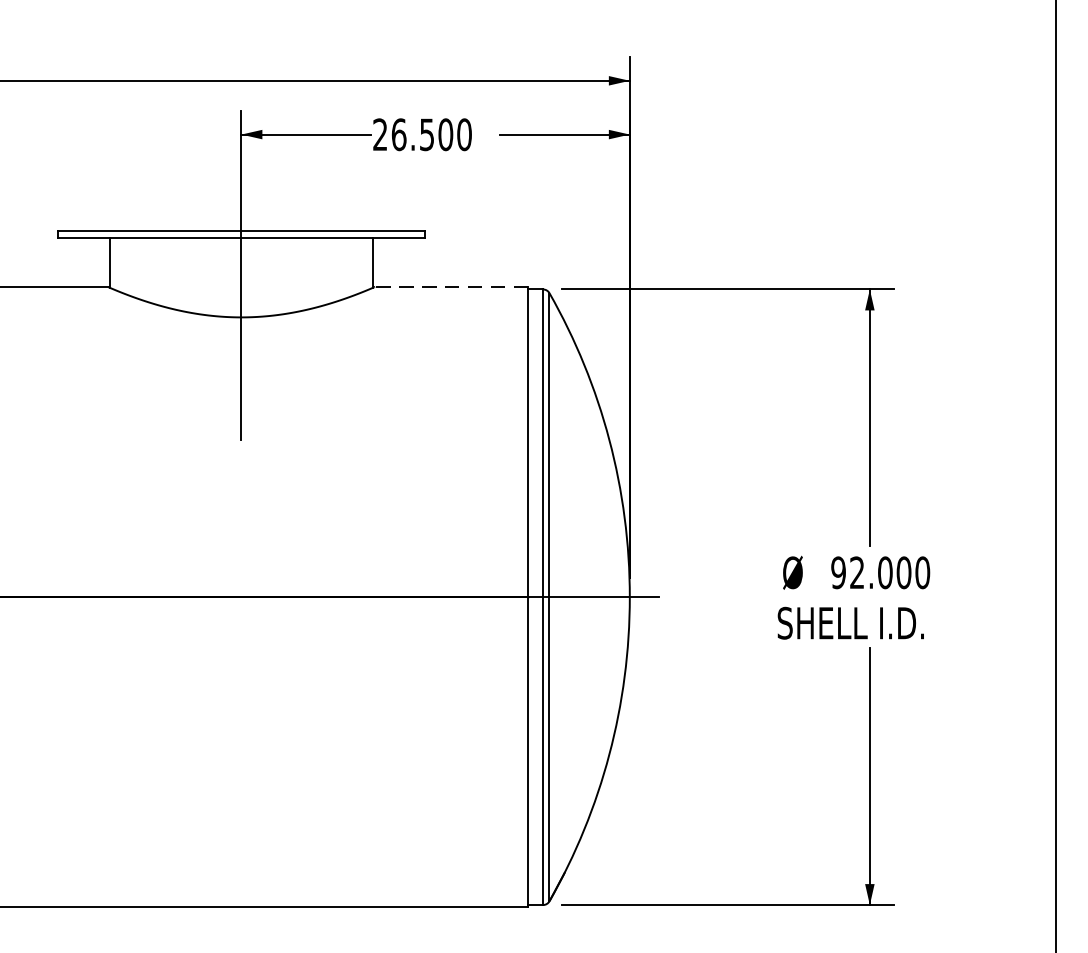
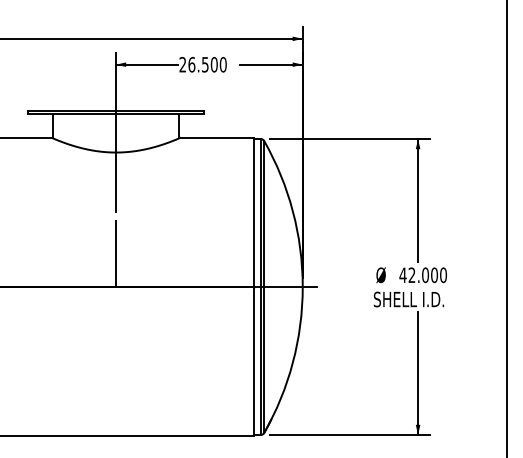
line: (450, 288) -> (216, 138), dashed -> solid
line: (242, 527) -> (116, 253), added
text: (837, 573) -> (402, 275), 92.000 -> 42.000

